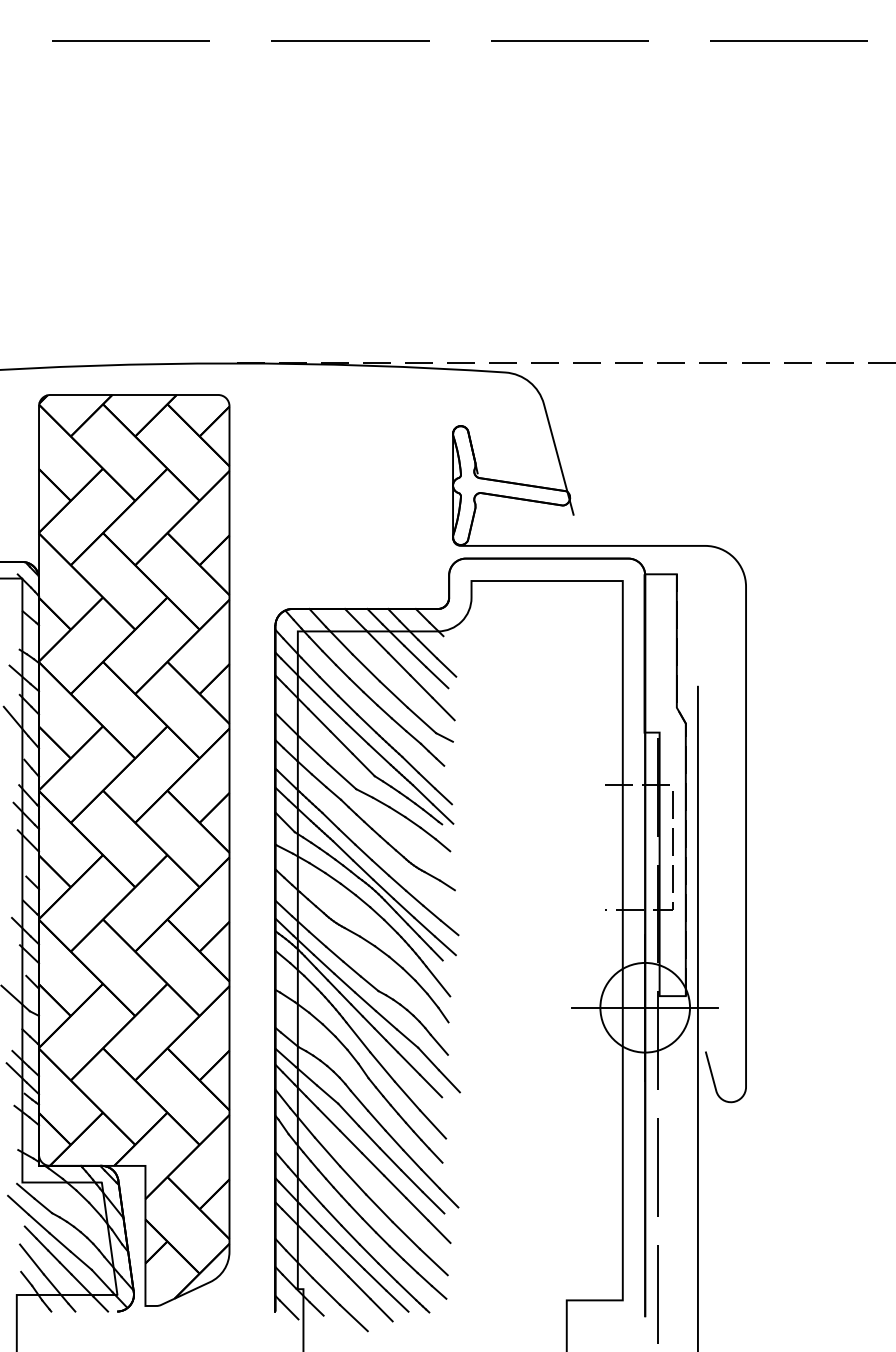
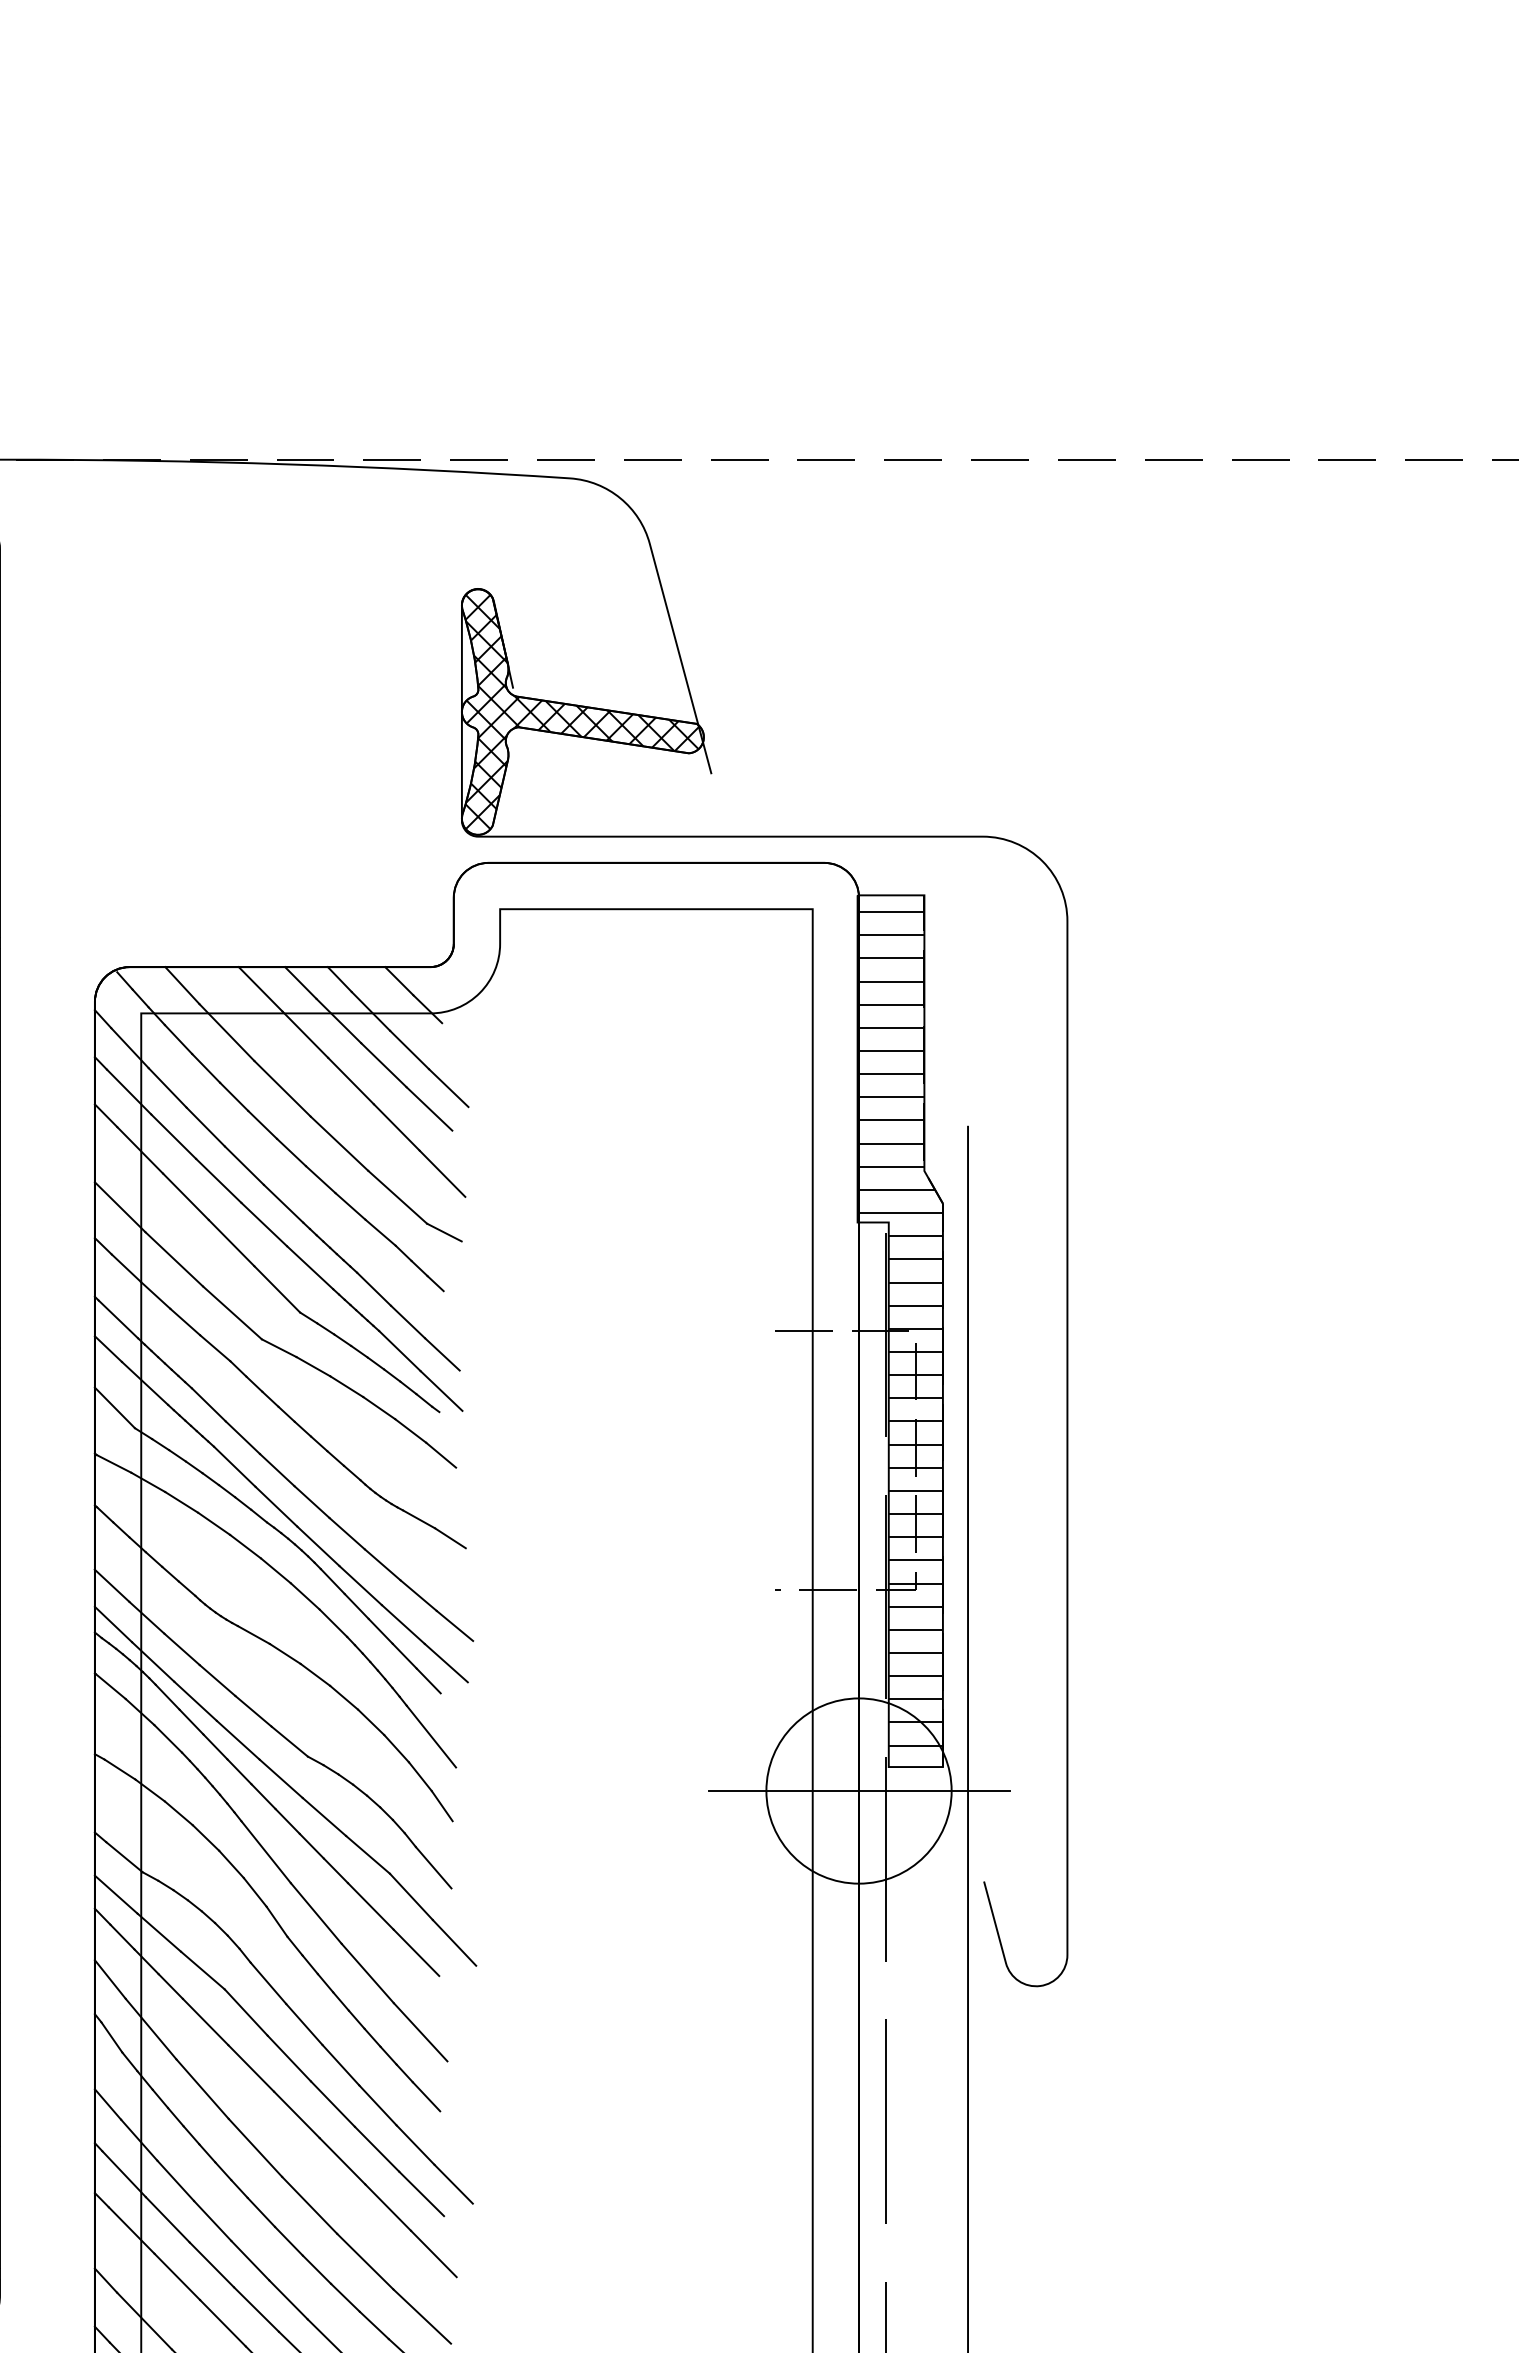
hatch: (511, 485) -> (582, 711), added
hatch: (664, 783) -> (898, 1327), added

